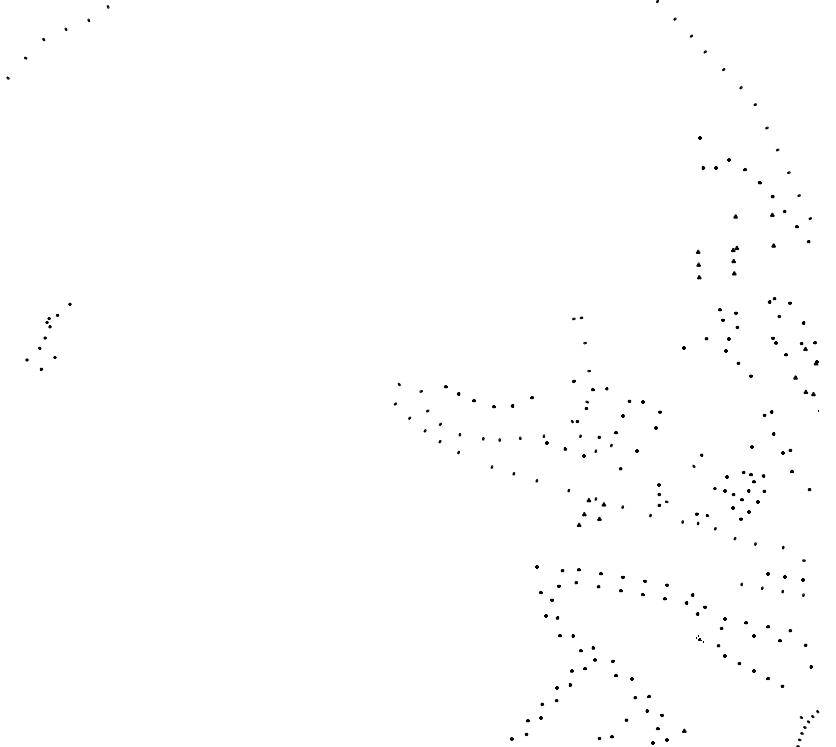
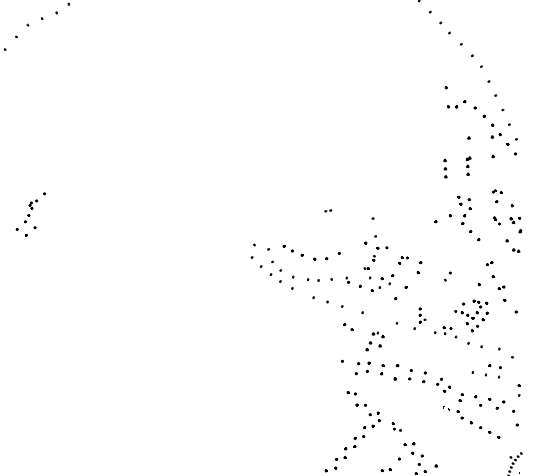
part: (780, 300) -> (497, 191), size x0.6
part: (577, 317) -> (328, 210), moved
part: (778, 346) -> (496, 220), size x0.6
part: (632, 408) -> (403, 260), size x0.6
part: (697, 460) -> (447, 276), moved
part: (590, 512) -> (374, 341), moved
part: (621, 582) -> (396, 371), size x1.6
part: (802, 587) -> (518, 390), moved
part: (546, 595) -> (348, 326), moved
part: (621, 669) -> (396, 426), size x0.6

